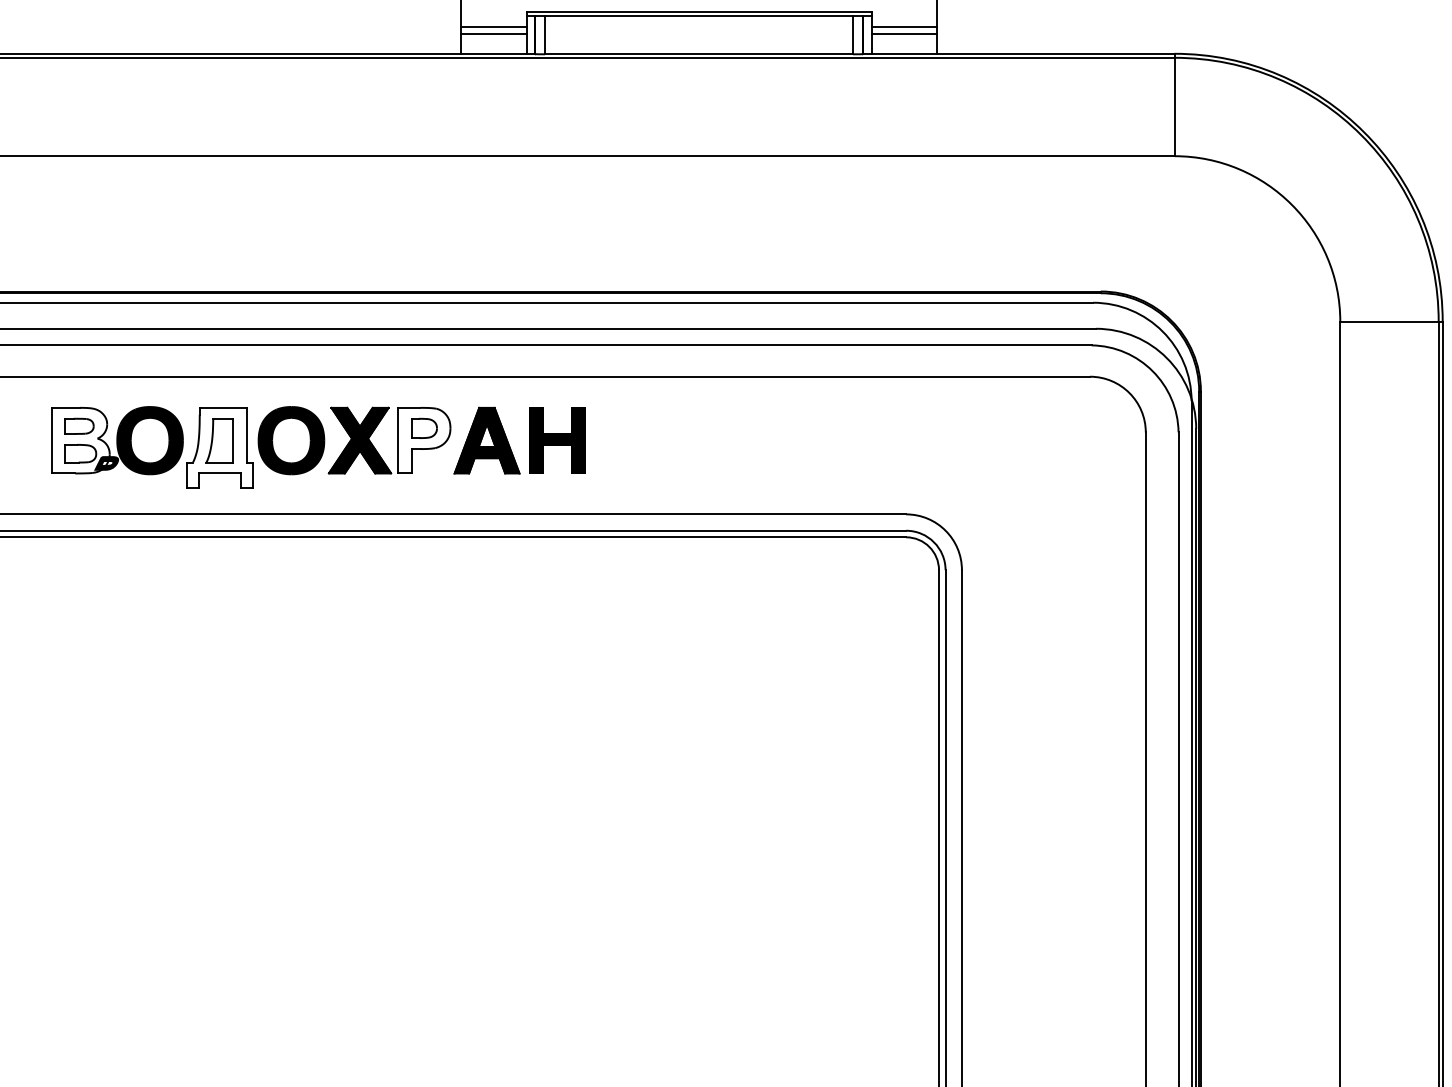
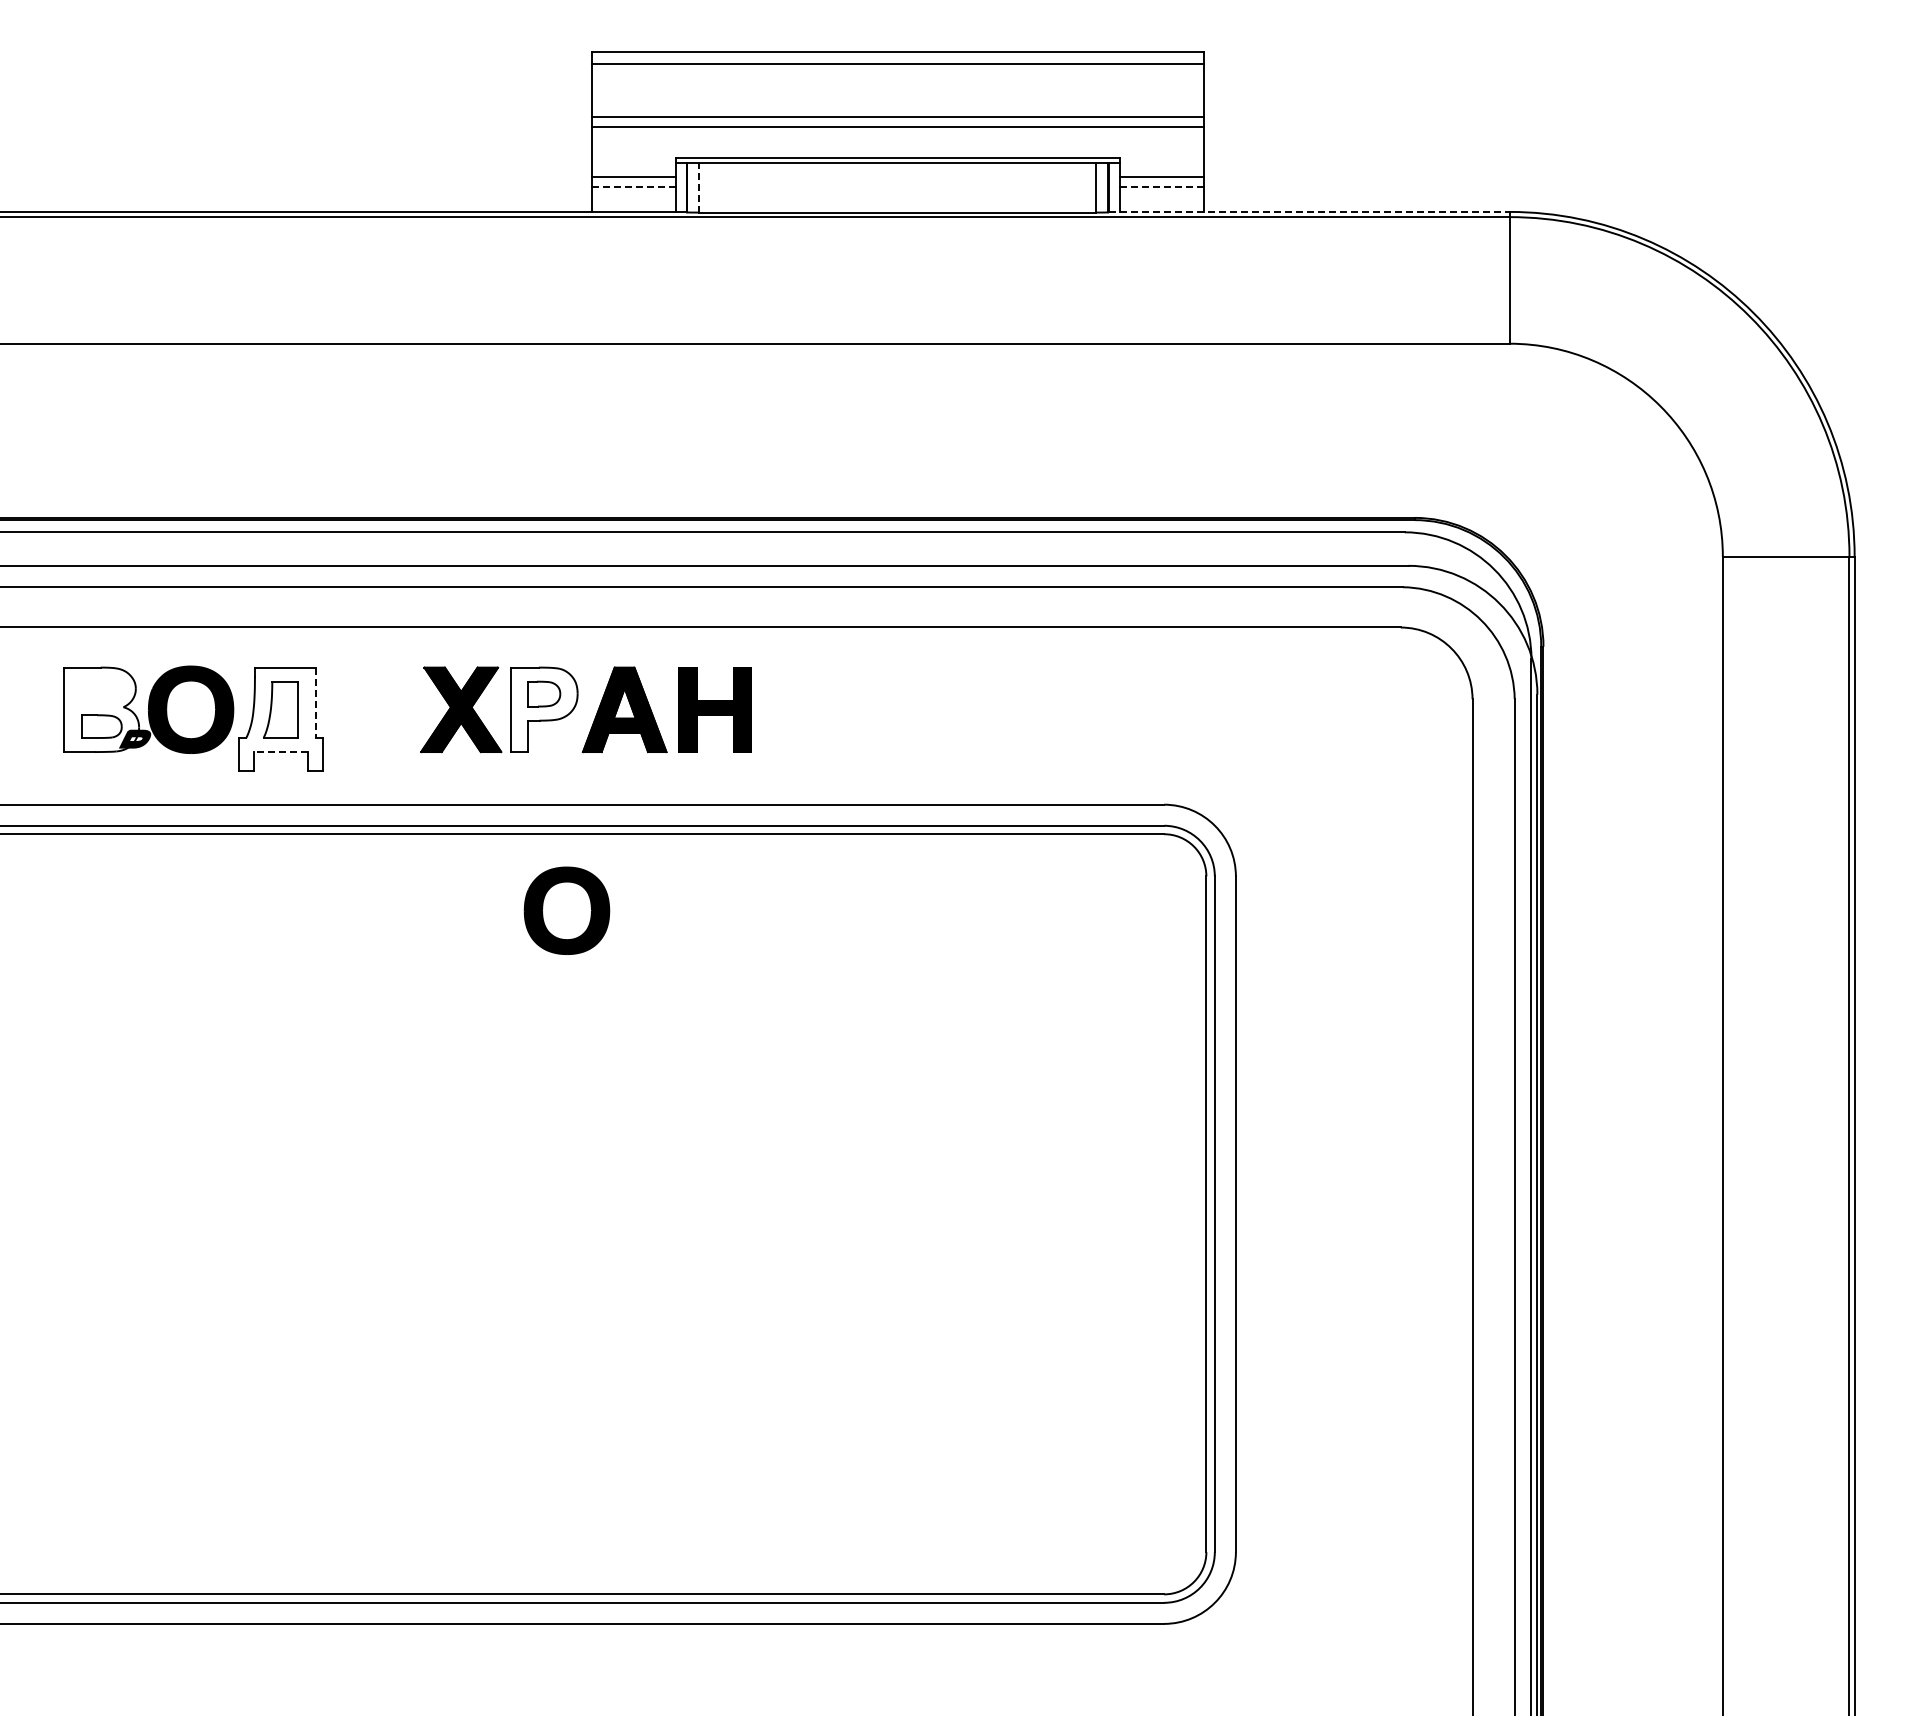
line: (493, 34) -> (633, 186), solid -> dashed
line: (545, 34) -> (699, 187), solid -> dashed
line: (904, 34) -> (1161, 186), solid -> dashed
line: (1019, 53) -> (1309, 211), solid -> dashed
part: (79, 426) -> (100, 691), removed
line: (246, 435) -> (315, 703), solid -> dashed
part: (291, 440) -> (566, 910), moved
line: (219, 473) -> (280, 752), solid -> dashed

